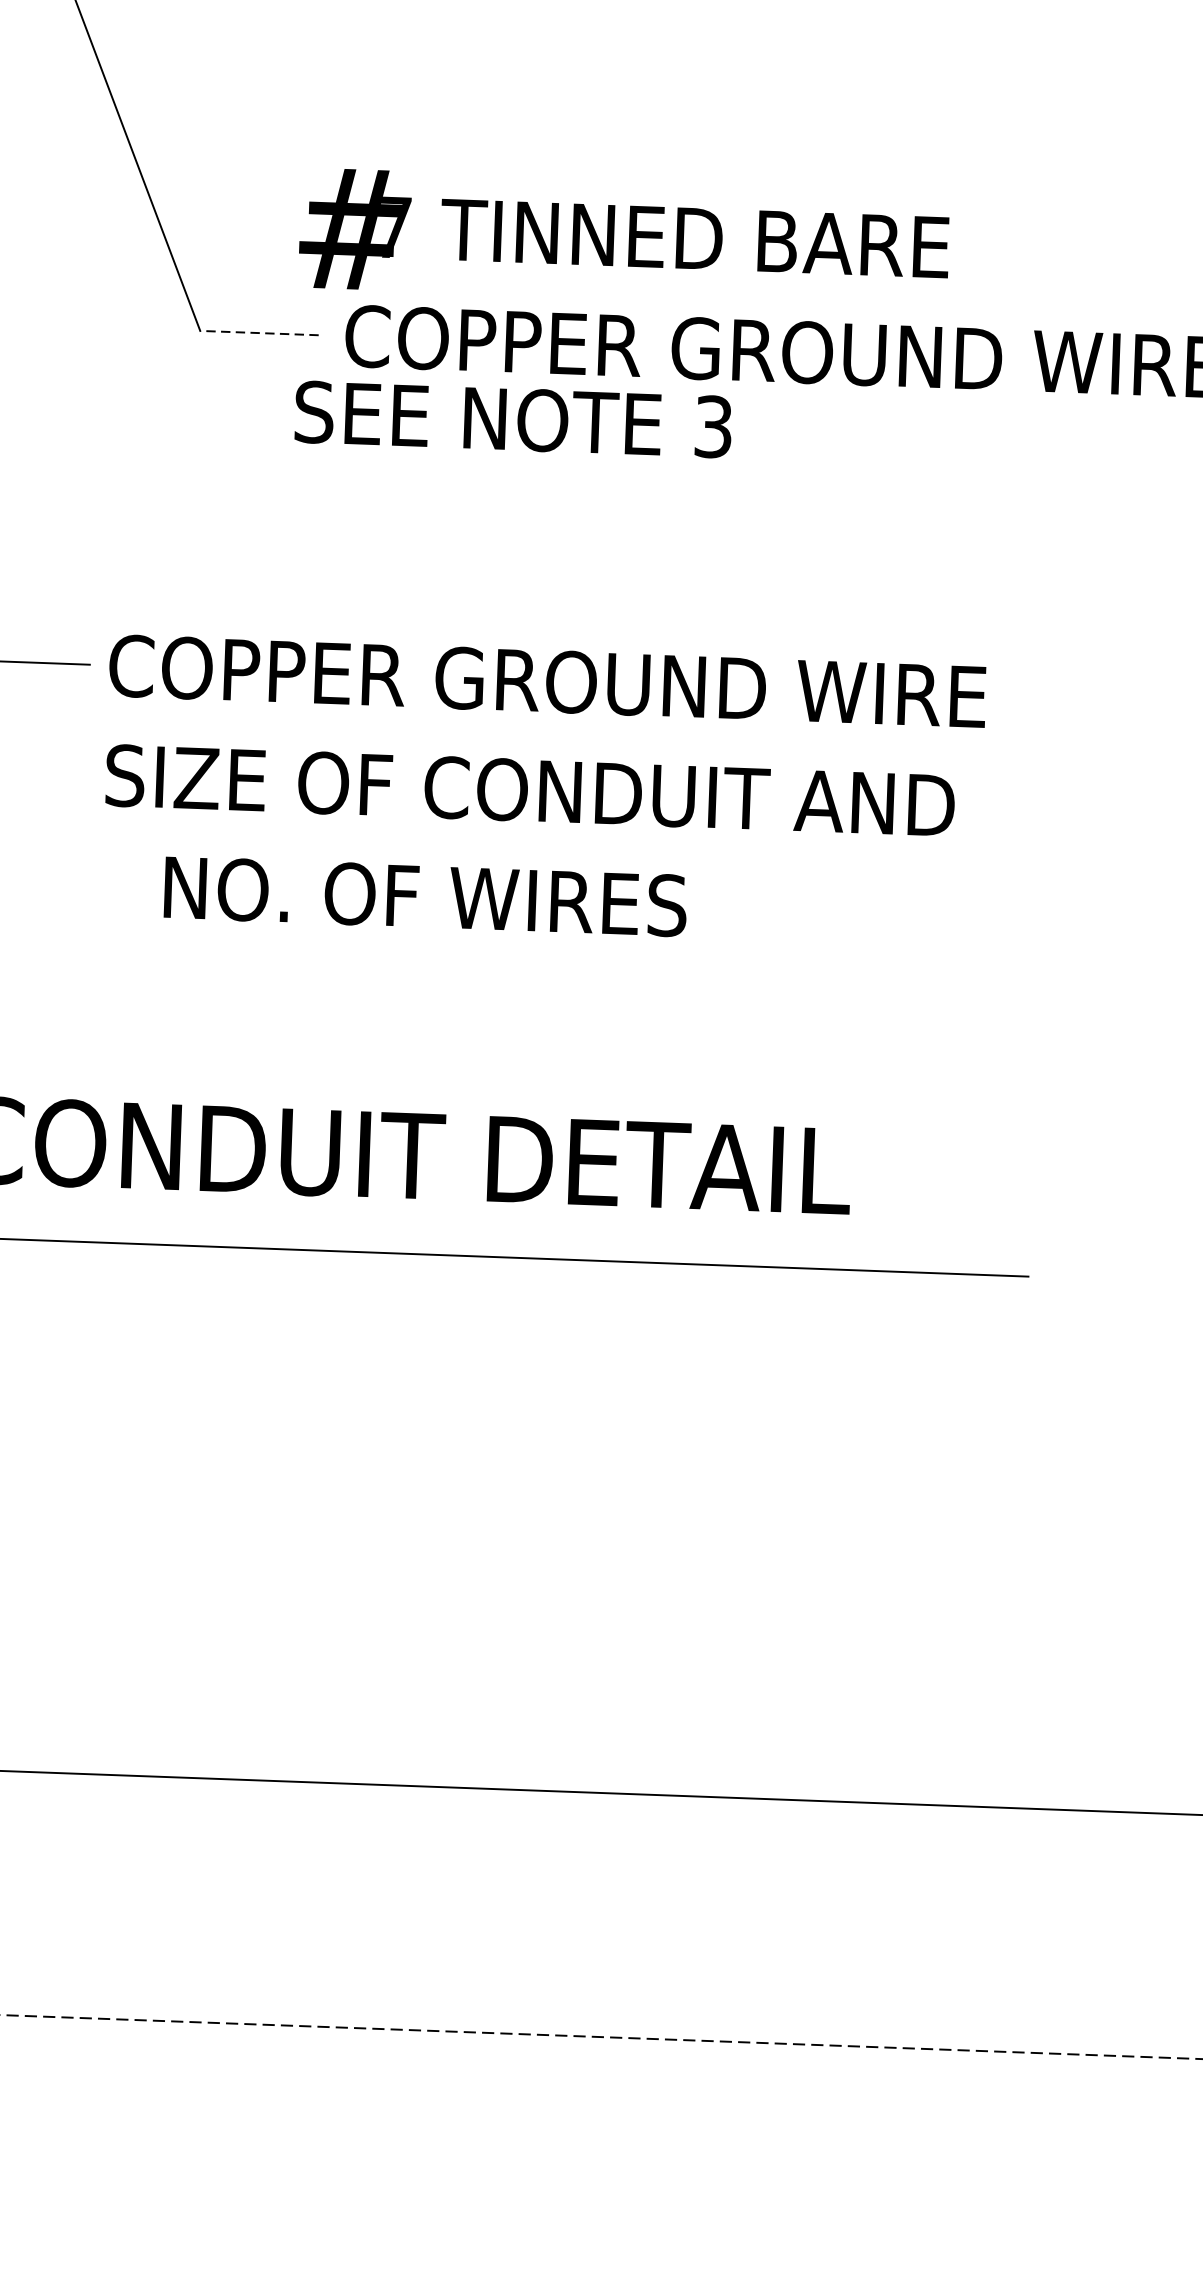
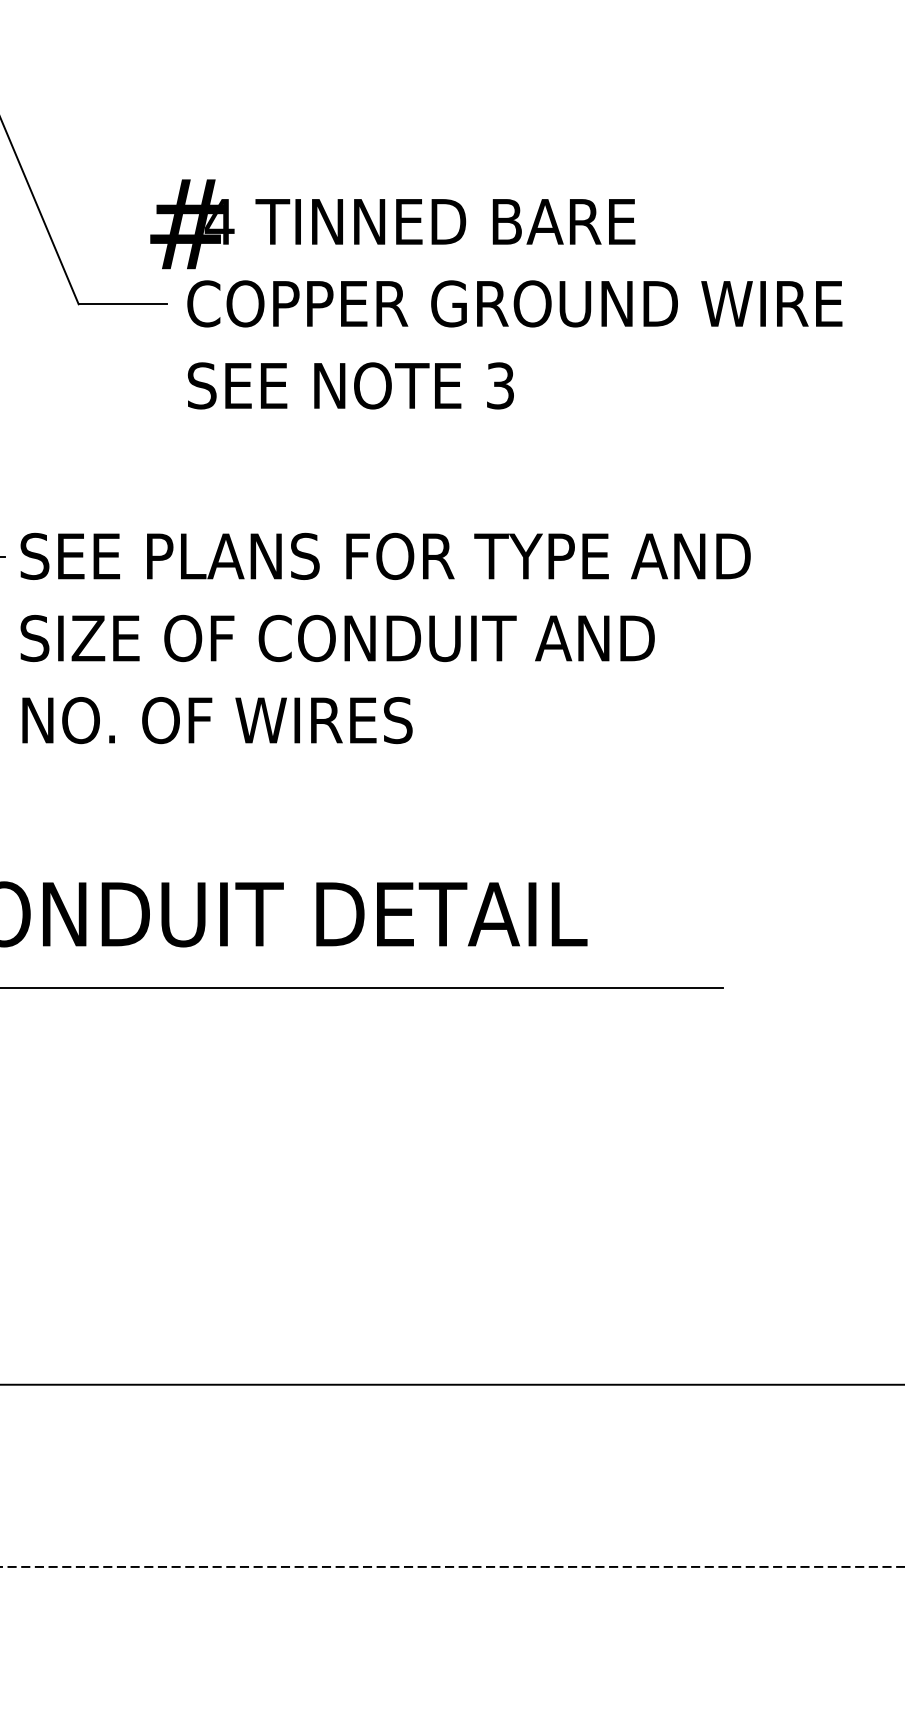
text: (392, 227) -> (219, 221), 7 -> 4
line: (258, 333) -> (122, 304), dashed -> solid
text: (512, 419) -> (350, 385), moved
text: (598, 683) -> (385, 556), COPPER GROUND WIRE -> SEE PLANS FOR TYPE AND
text: (425, 896) -> (217, 720), moved

